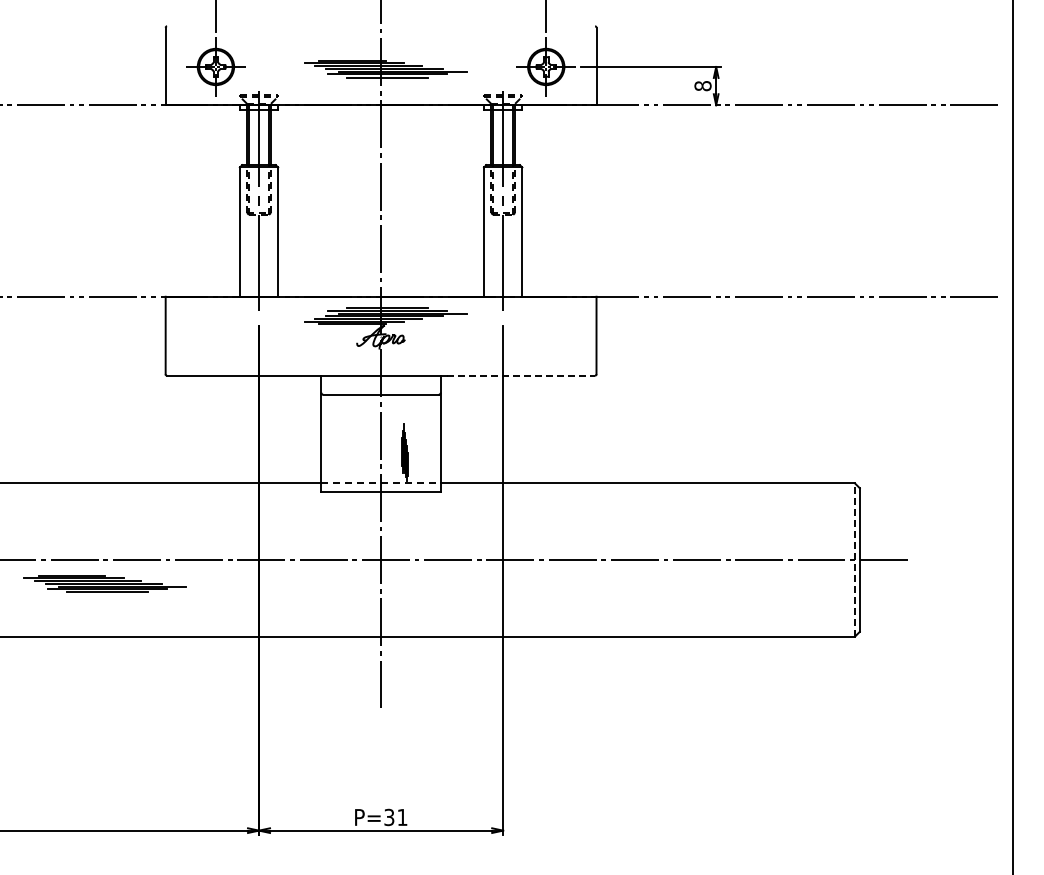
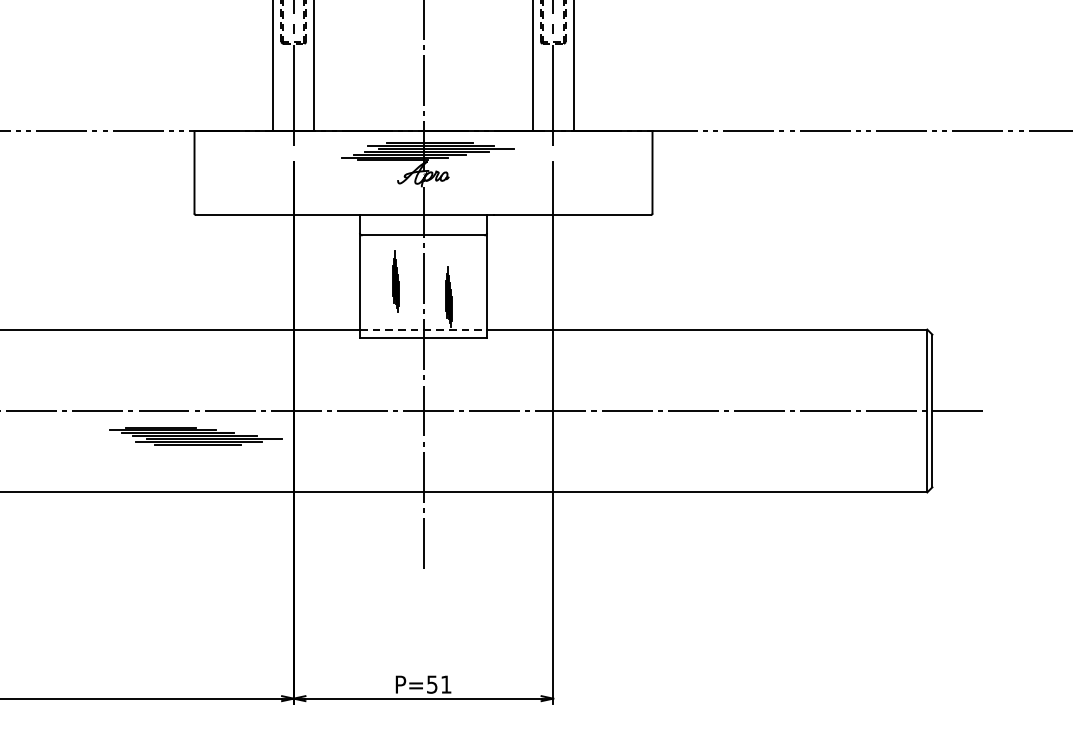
line: (521, 375) -> (572, 214), dashed -> solid
part: (354, 438) -> (395, 281), added
line: (855, 560) -> (927, 411), dashed -> solid
part: (104, 583) -> (195, 435), moved
text: (389, 816) -> (432, 683), P=31 -> P=51

